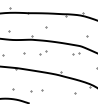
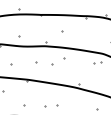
part: (43, 52) -> (59, 61), size x1.6

